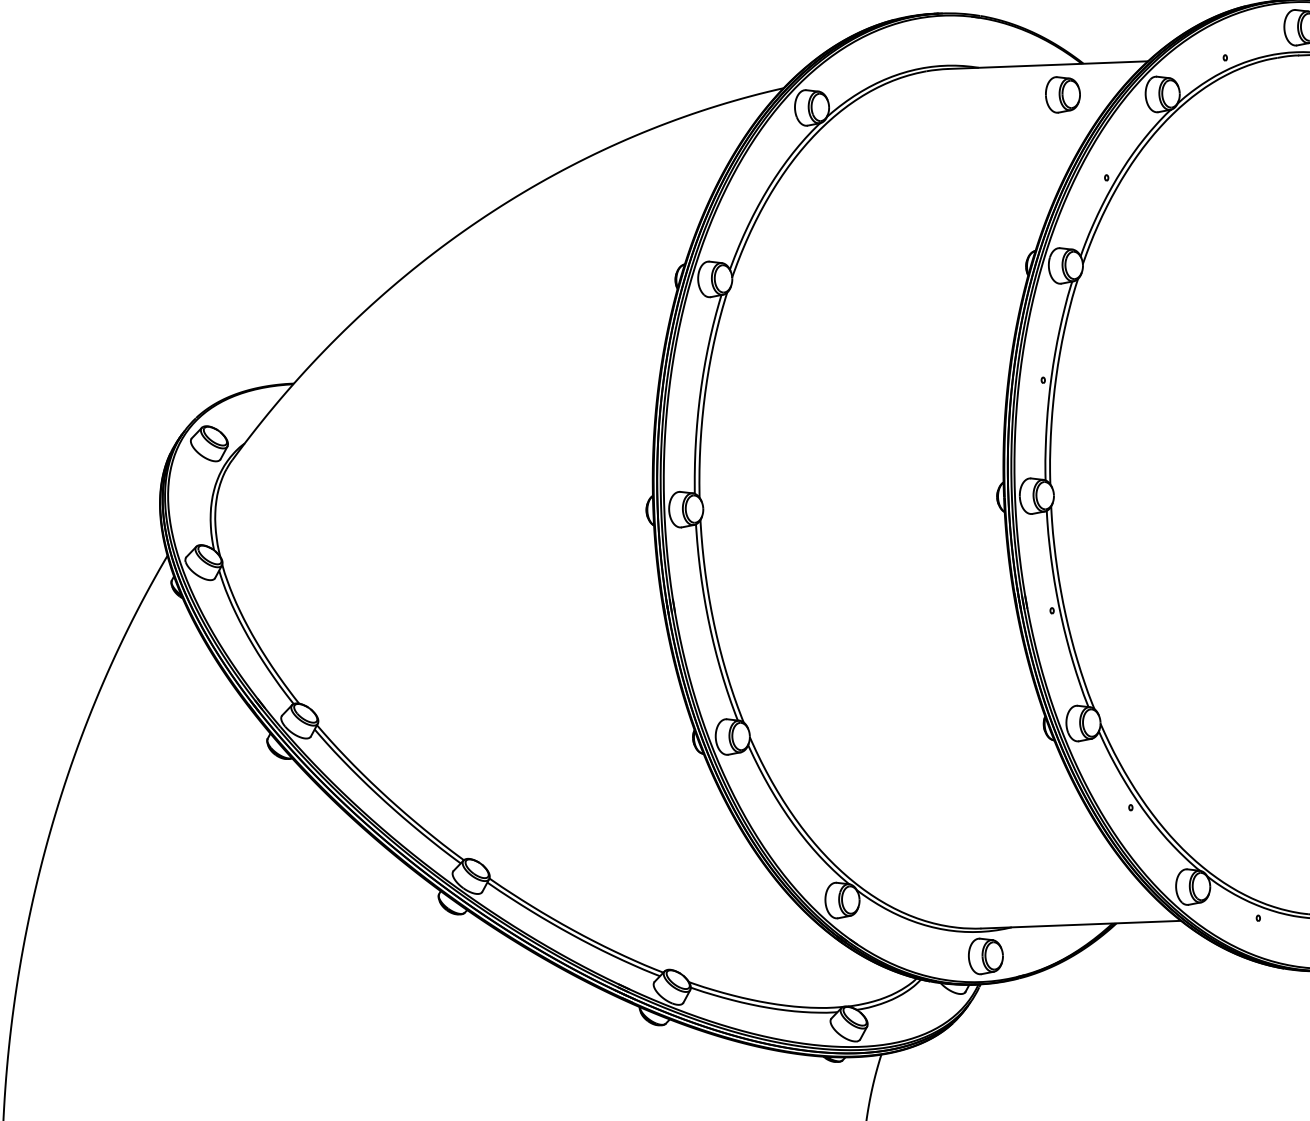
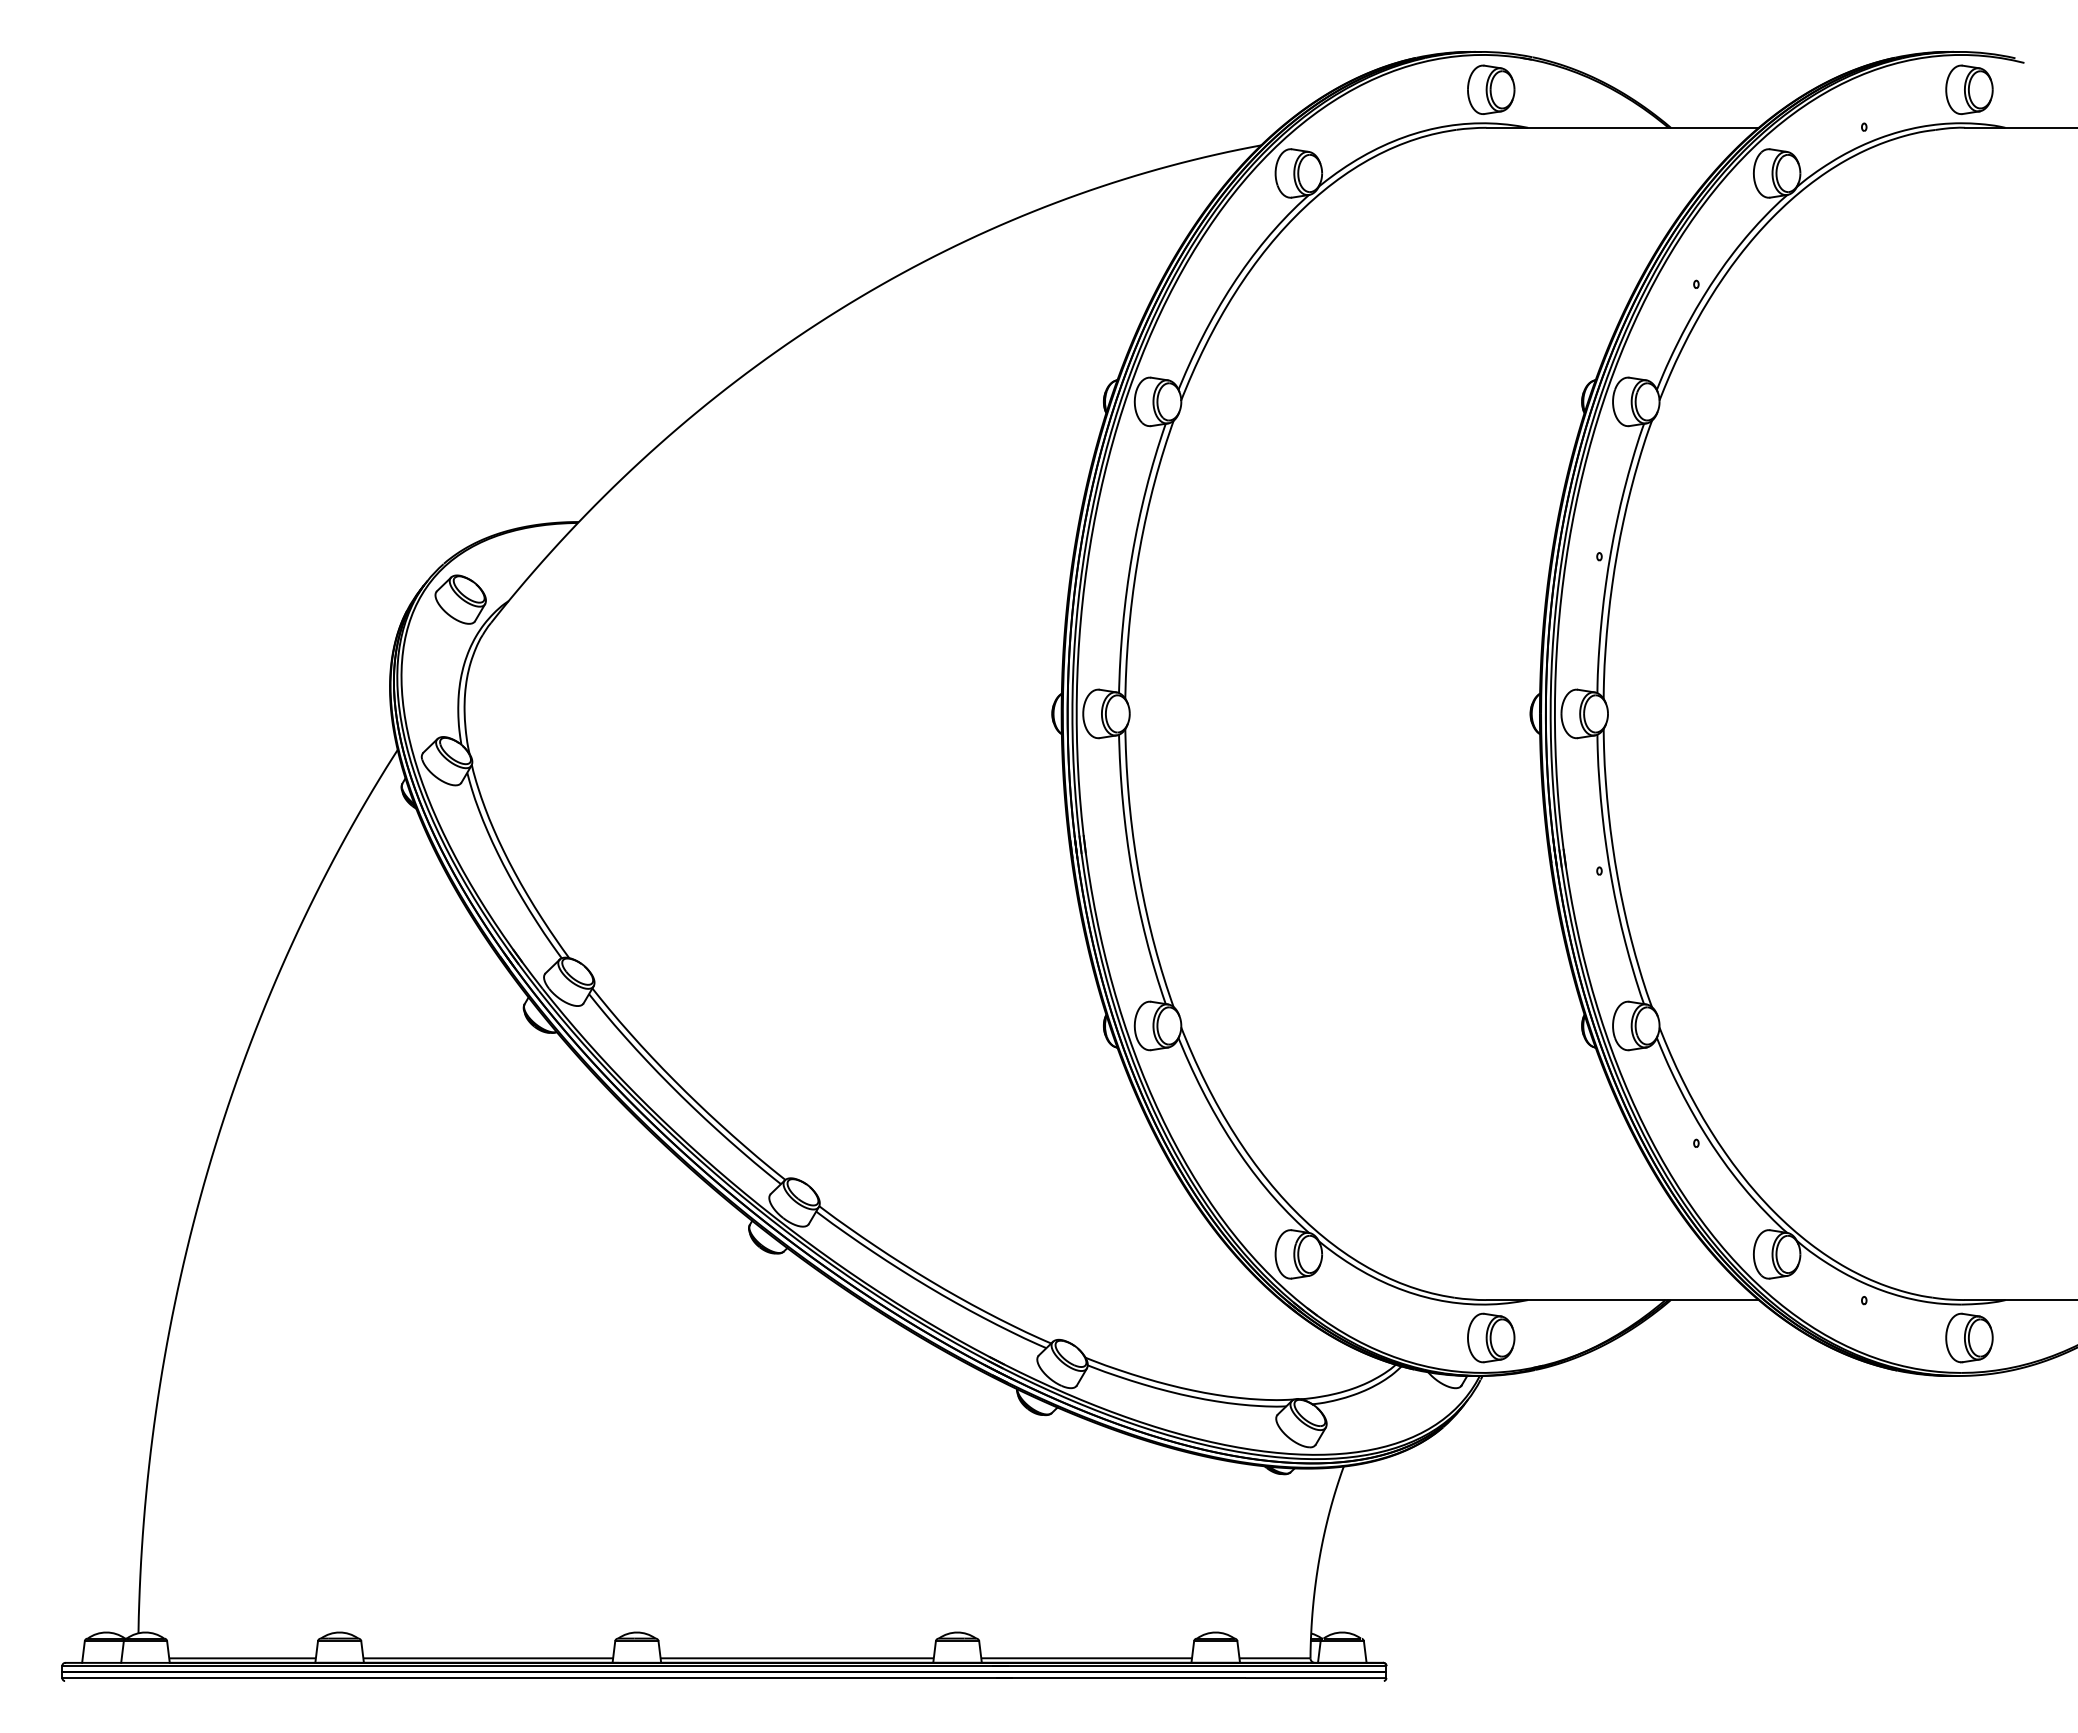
part: (1063, 94) -> (1491, 89), moved

